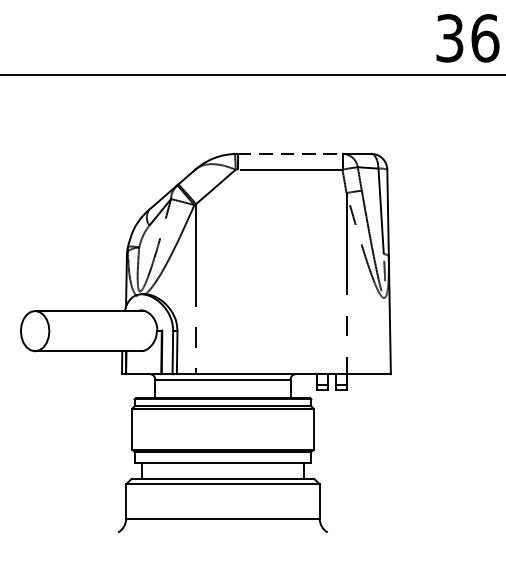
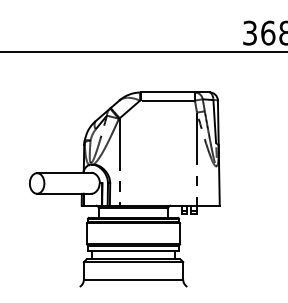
line: (291, 153) -> (168, 92), dashed -> solid

